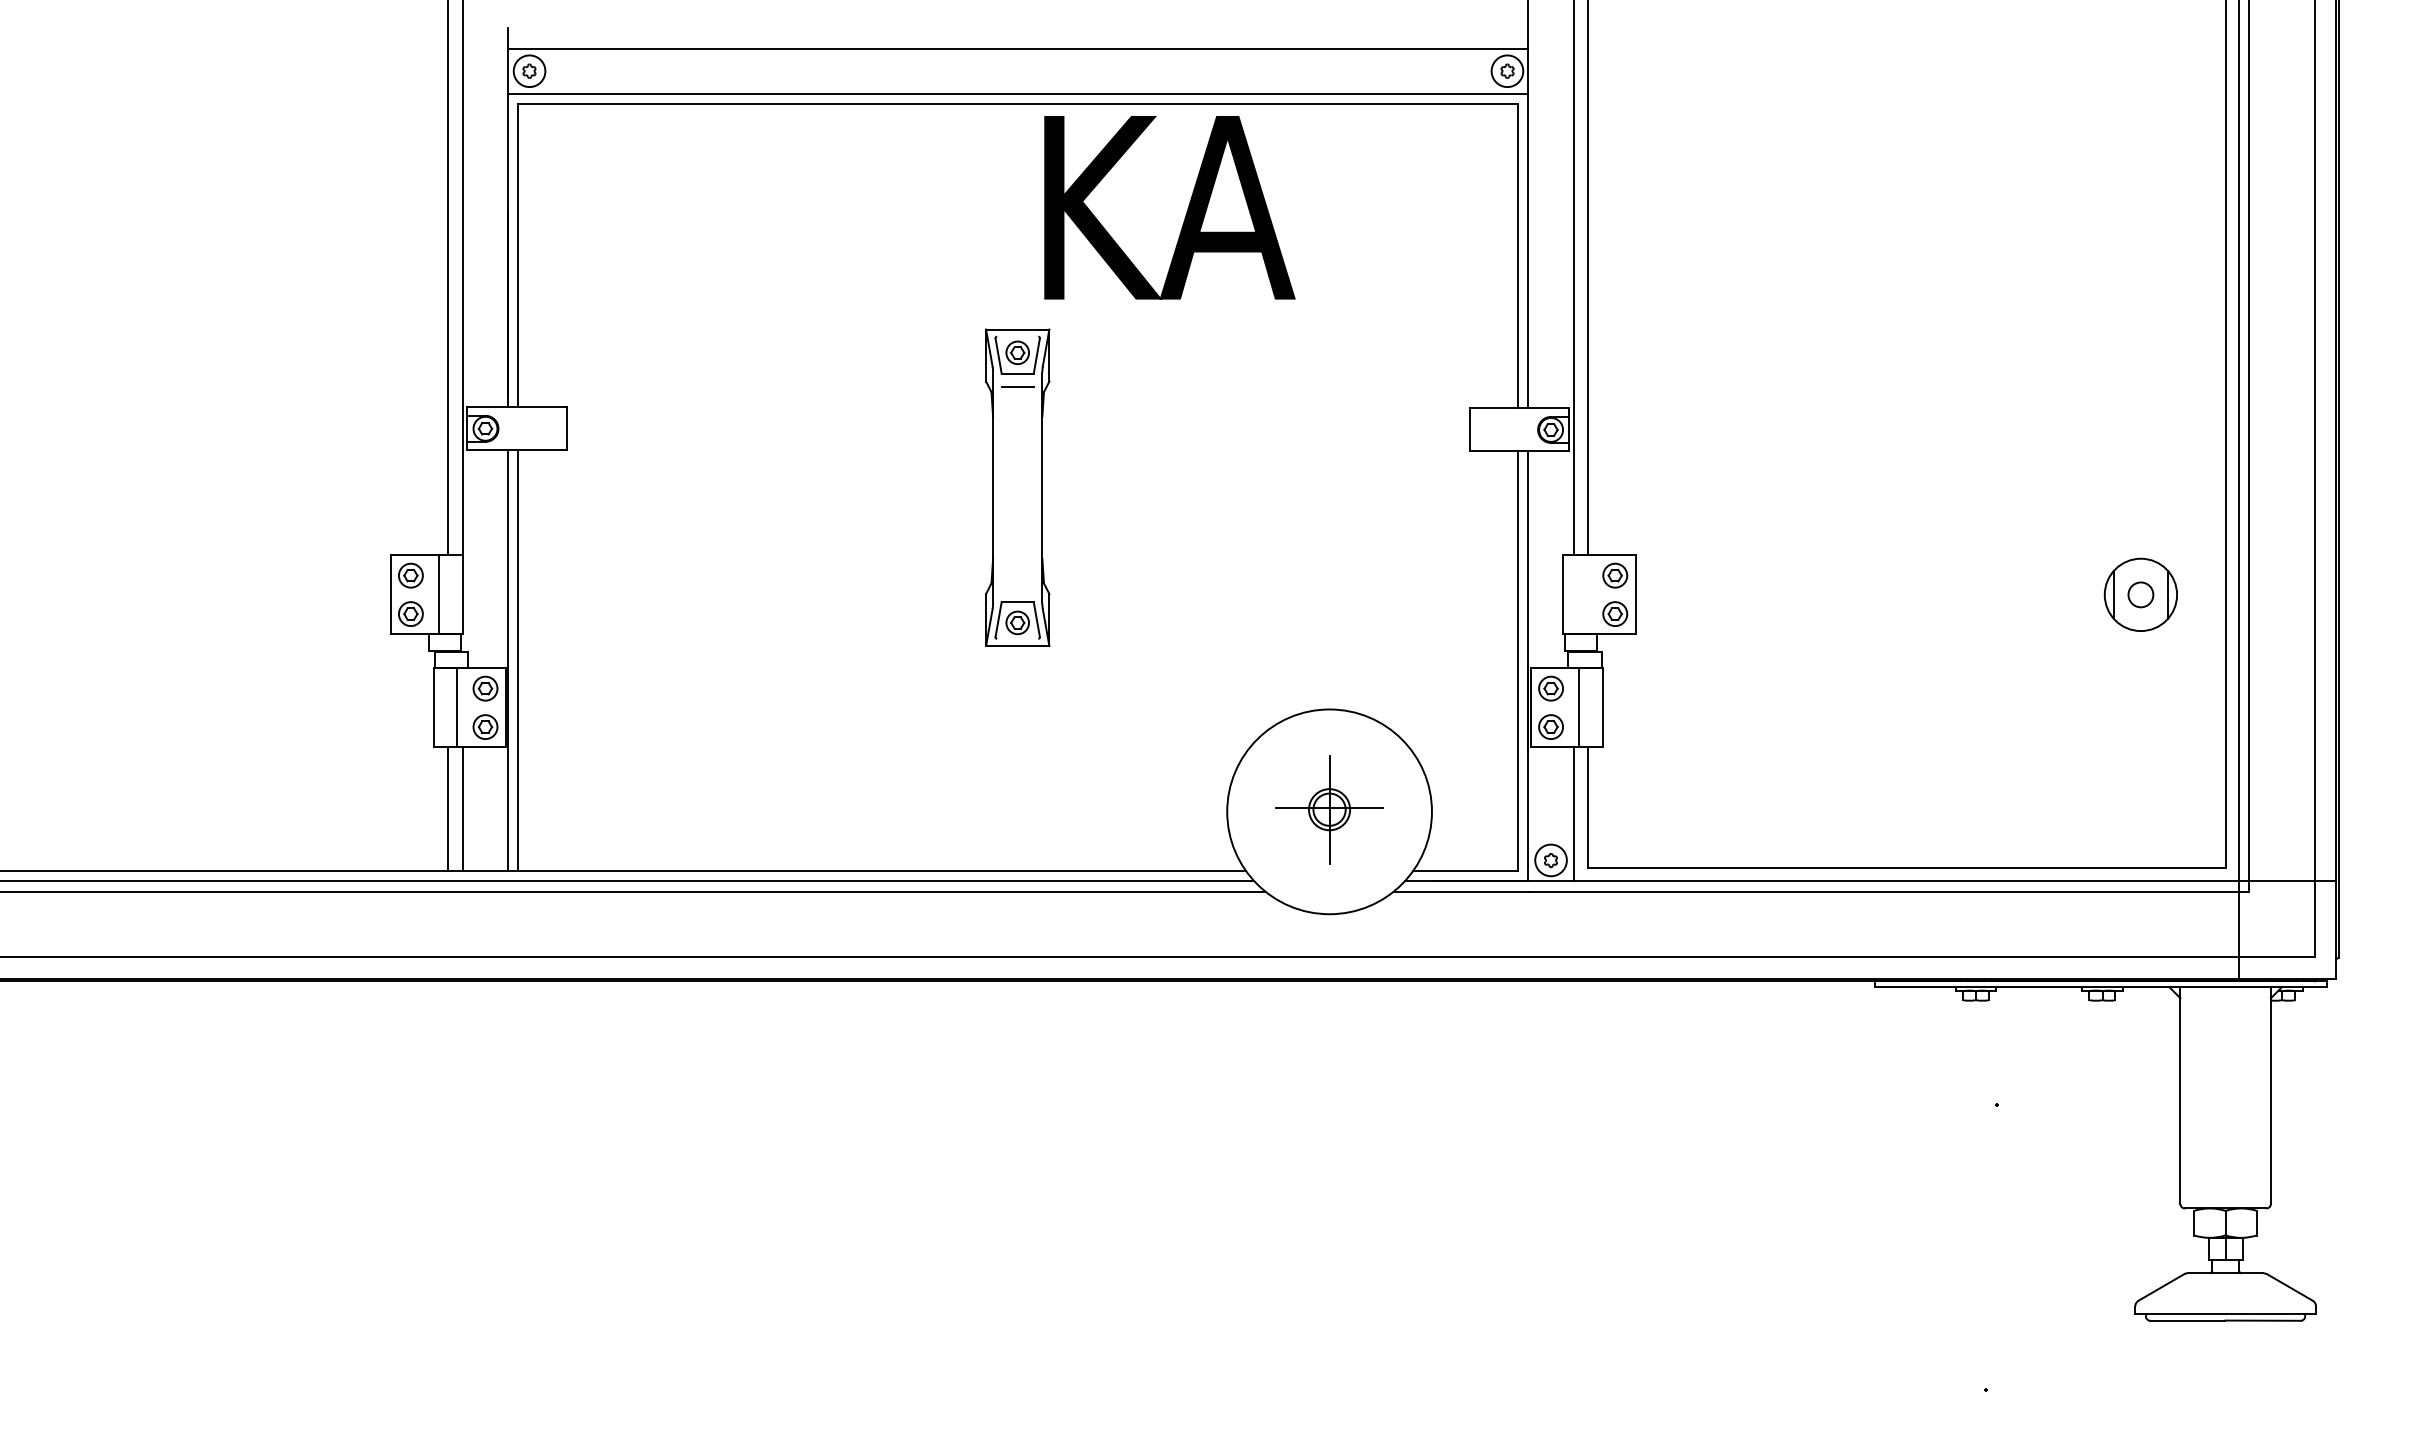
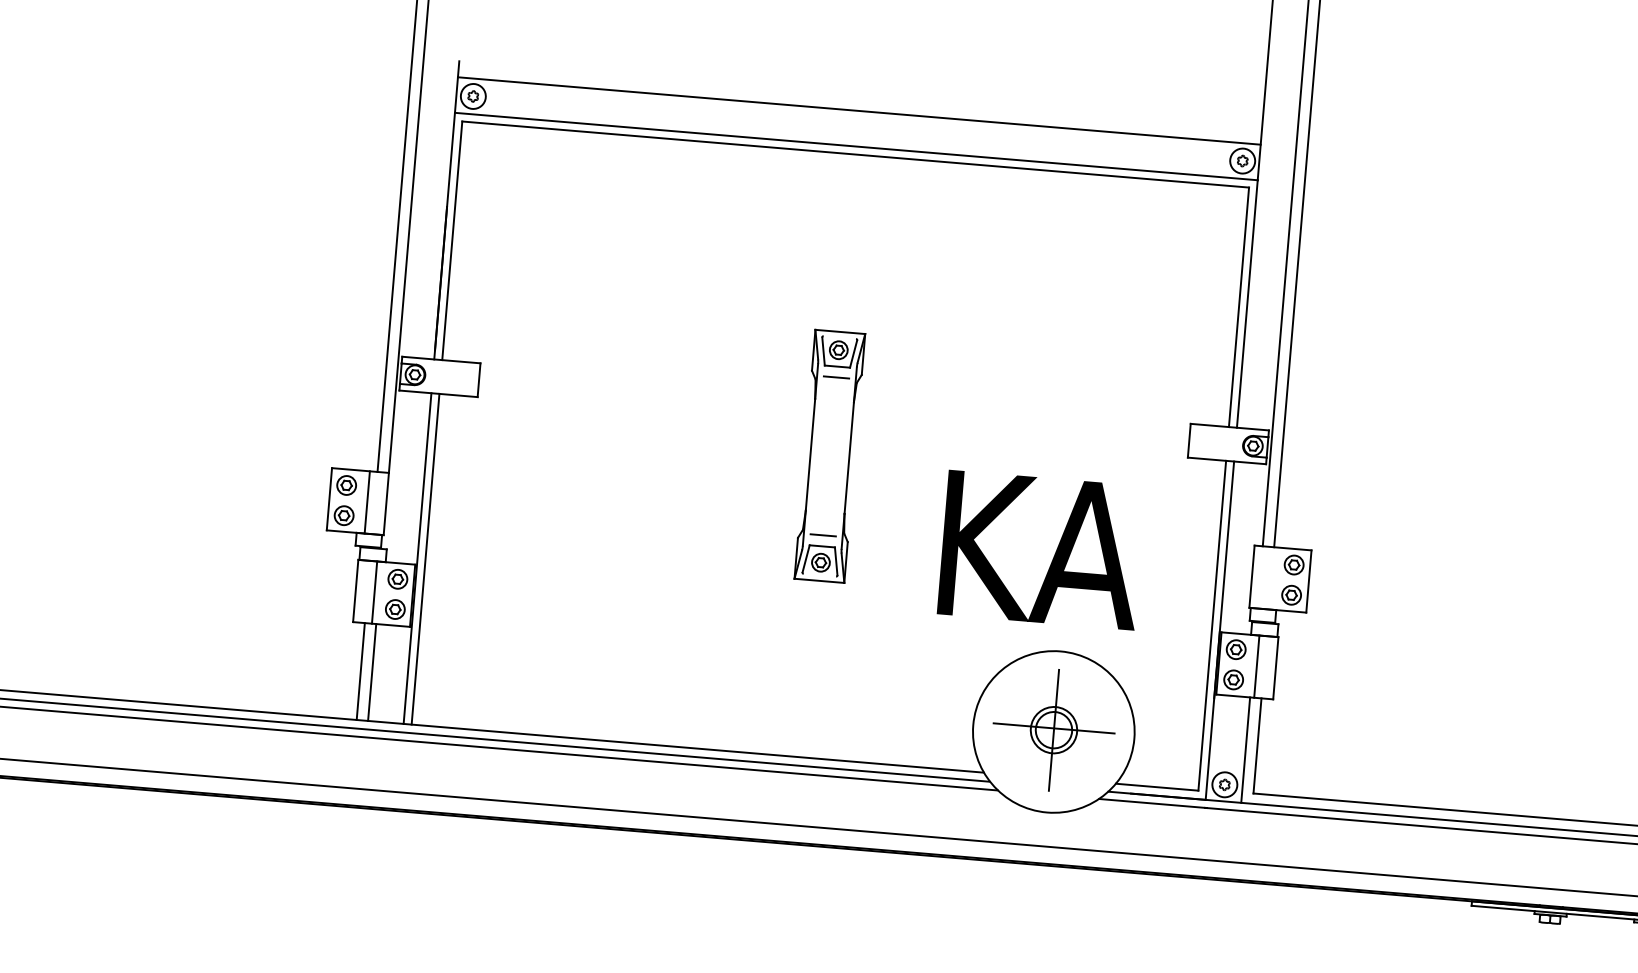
text: (1169, 207) -> (1041, 550), moved
line: (1017, 588) -> (823, 535), added
part: (1329, 809) -> (1053, 730), size x1.43

